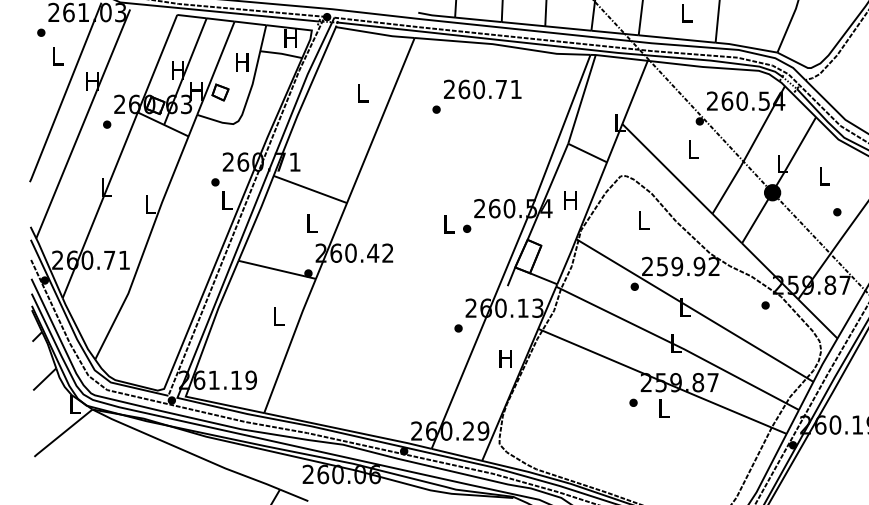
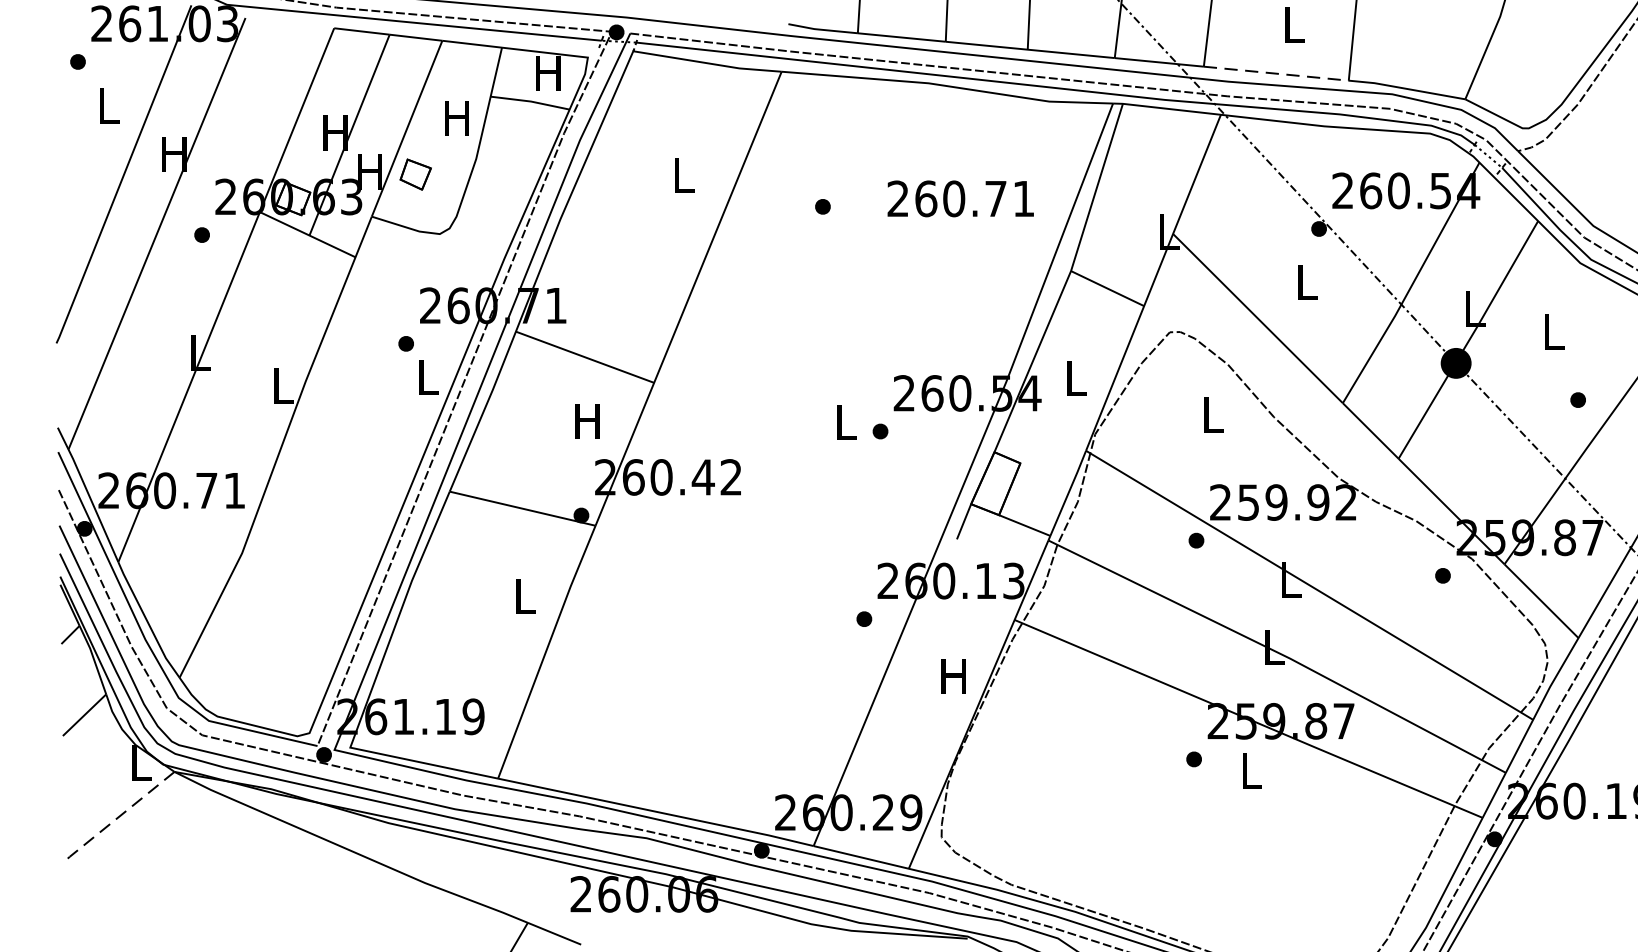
line: (677, 39) -> (1276, 74), solid -> dashed
text: (482, 89) -> (960, 198), moved
text: (570, 200) -> (1075, 378), H -> L
text: (311, 223) -> (587, 421), L -> H
line: (62, 433) -> (117, 817), solid -> dashed

